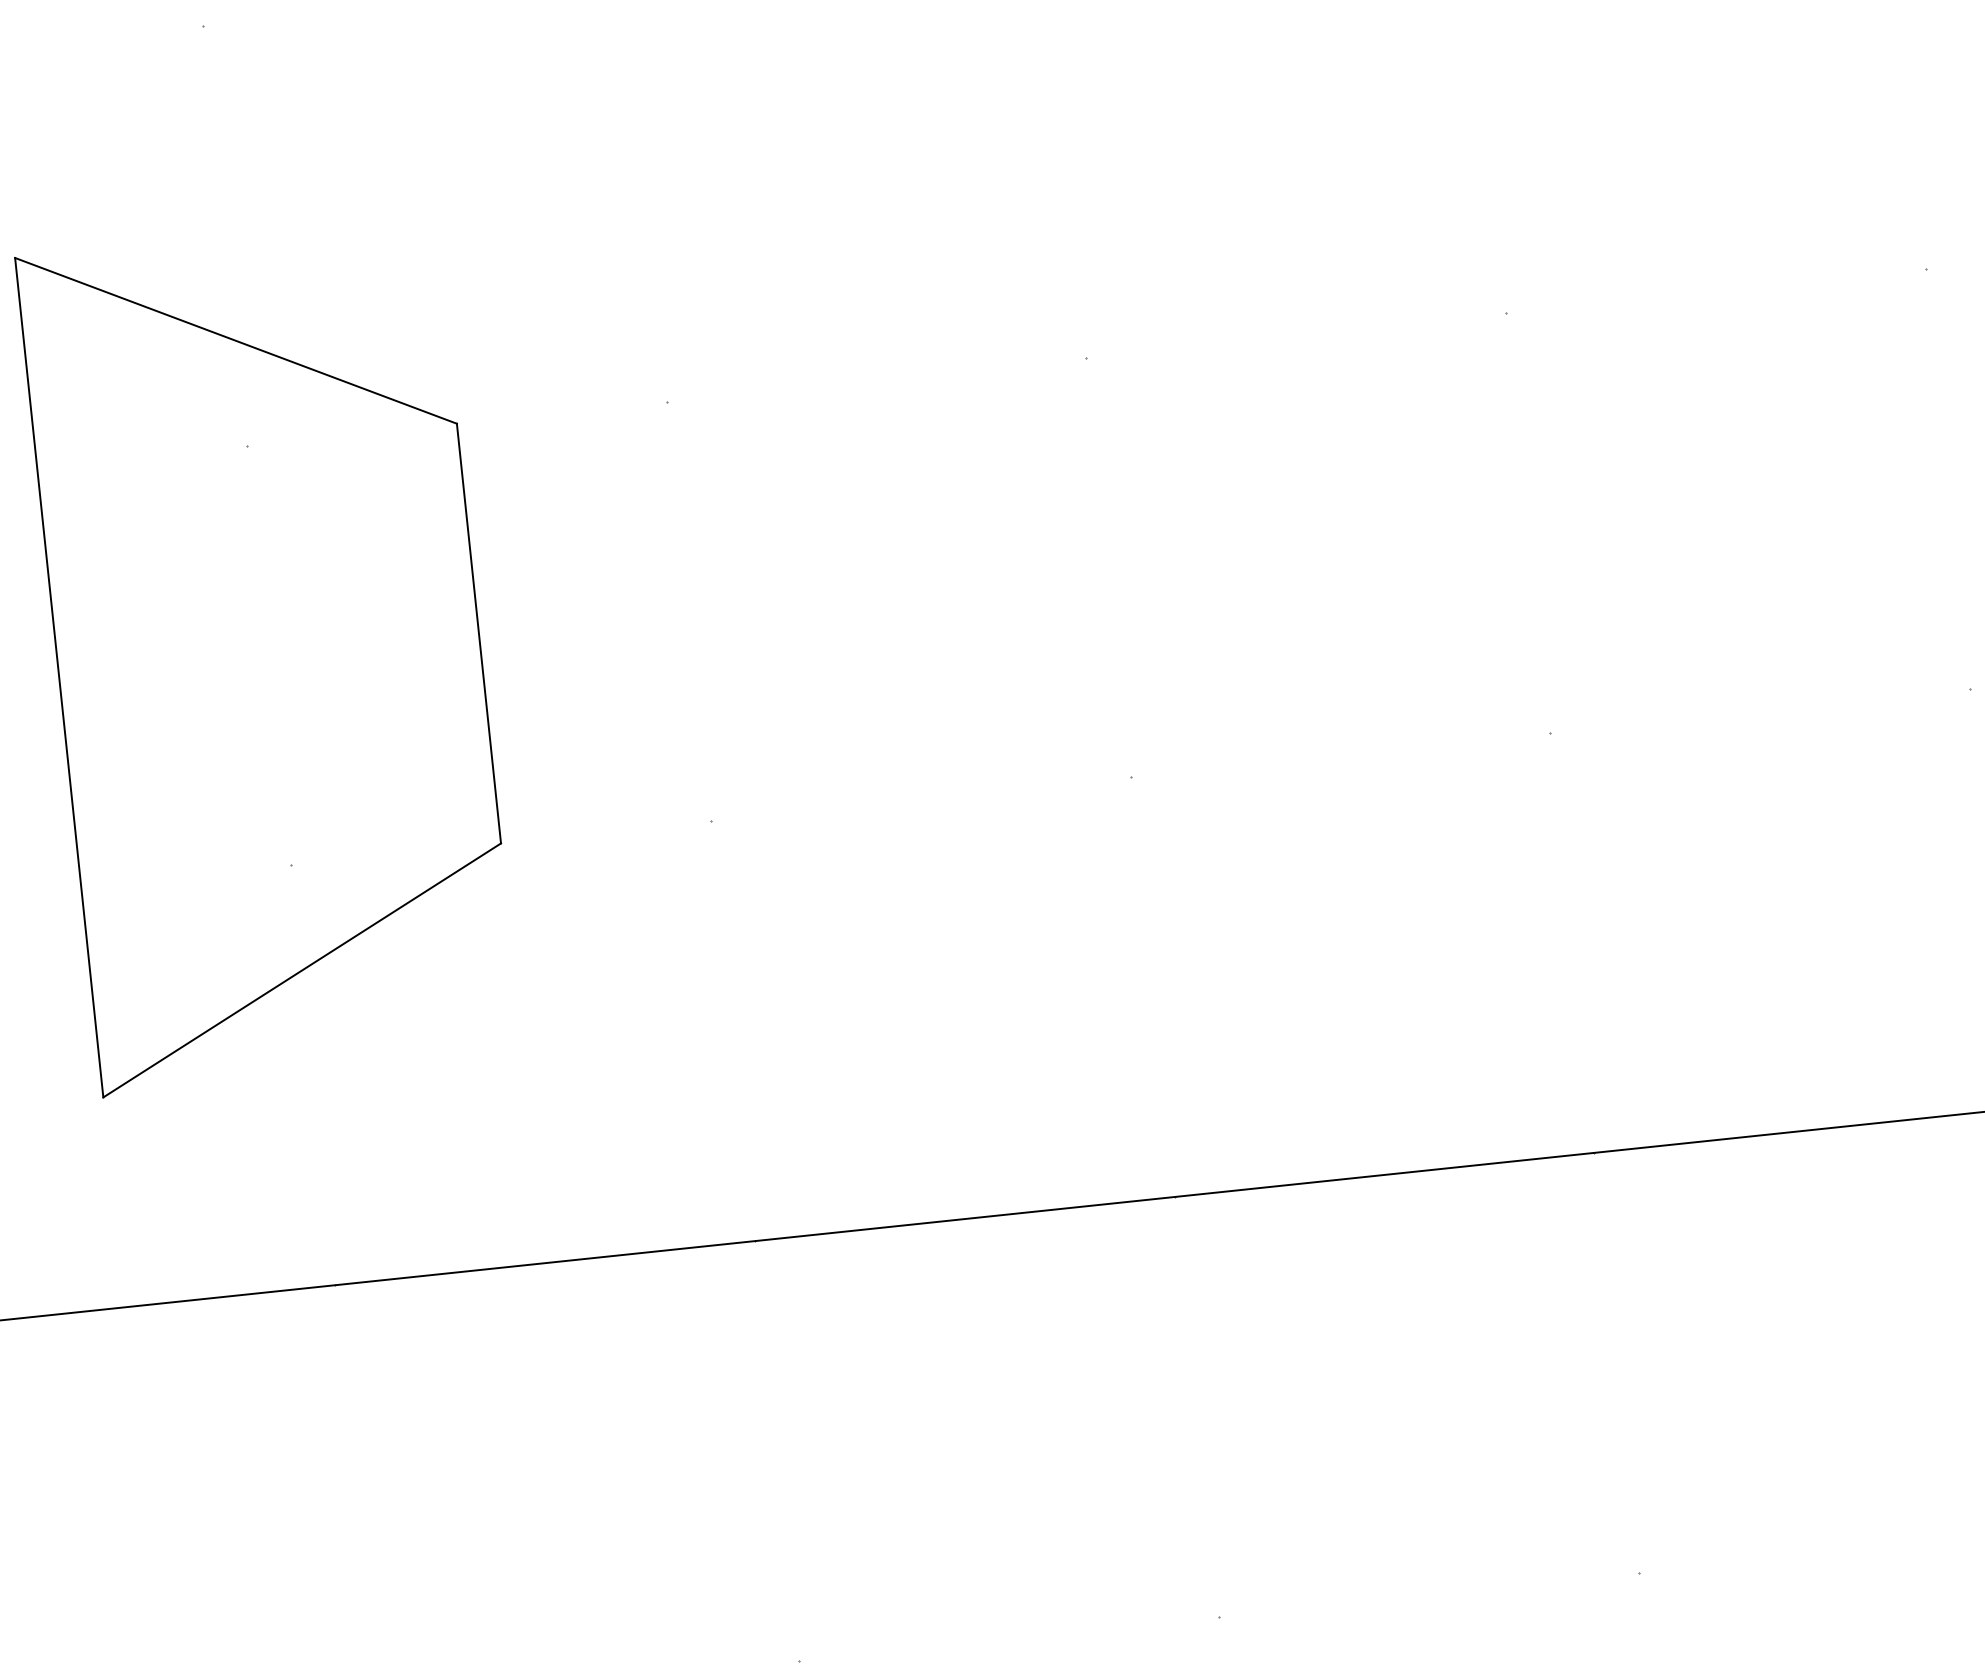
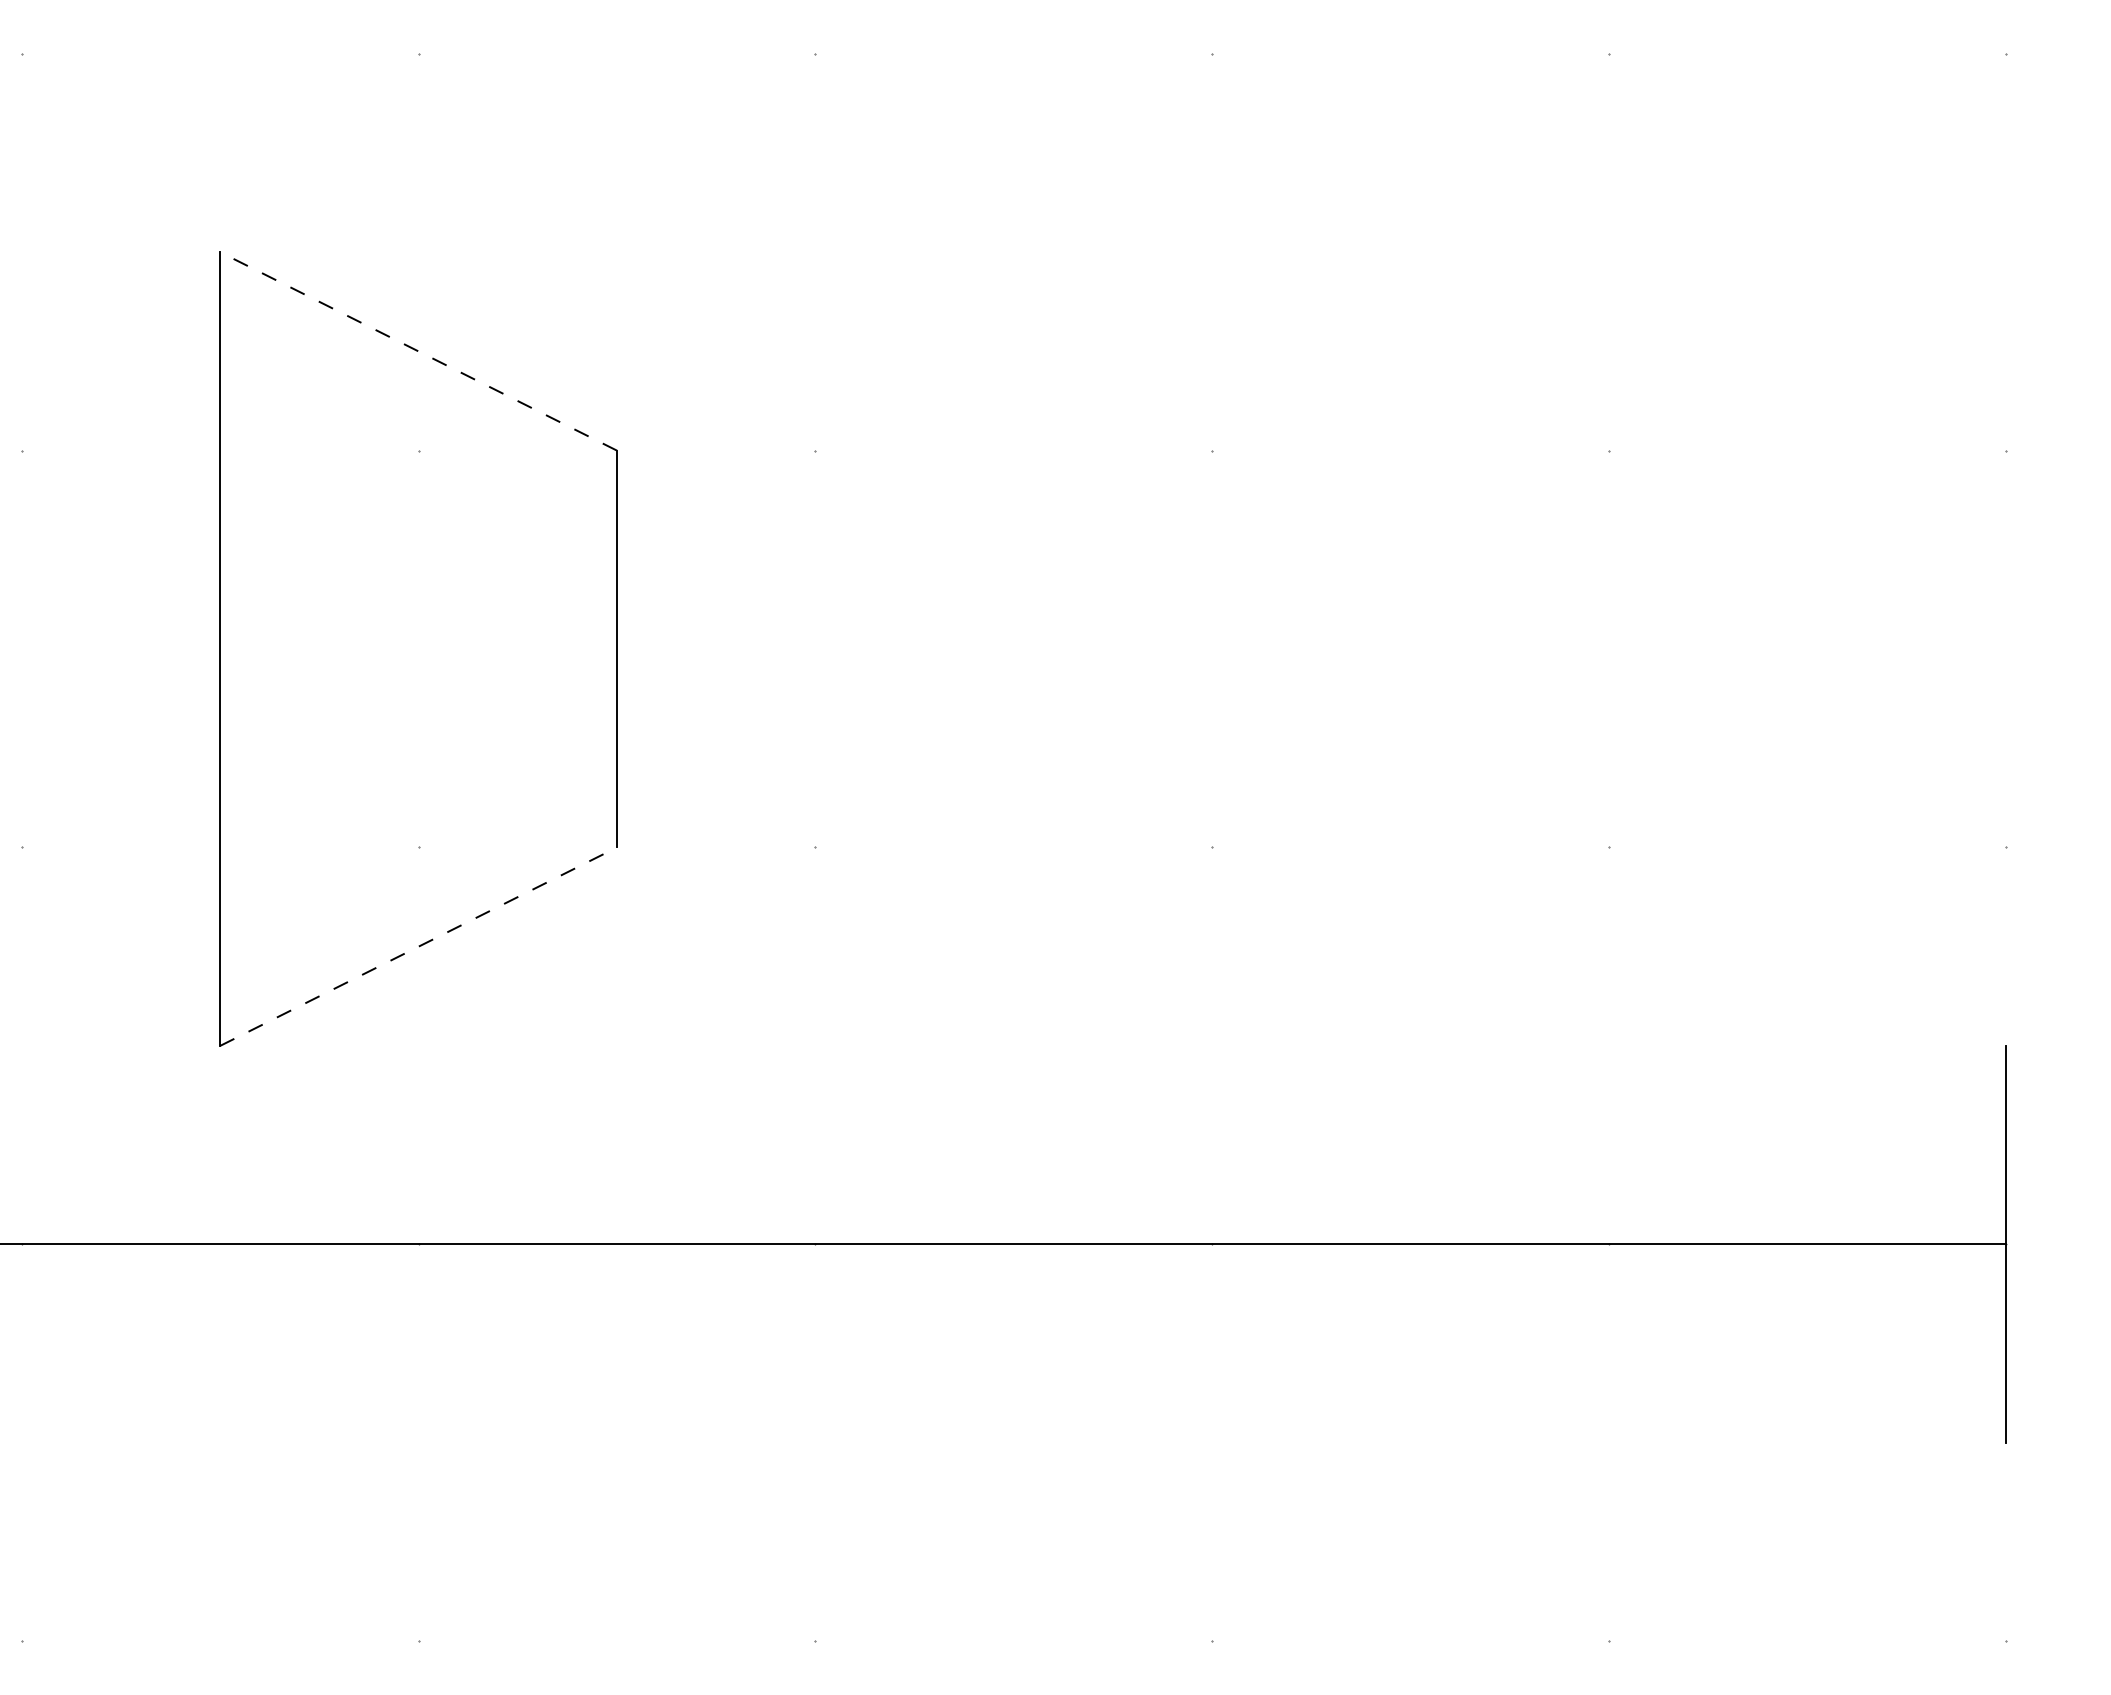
line: (235, 340) -> (418, 351), solid -> dashed
line: (302, 970) -> (418, 946), solid -> dashed

